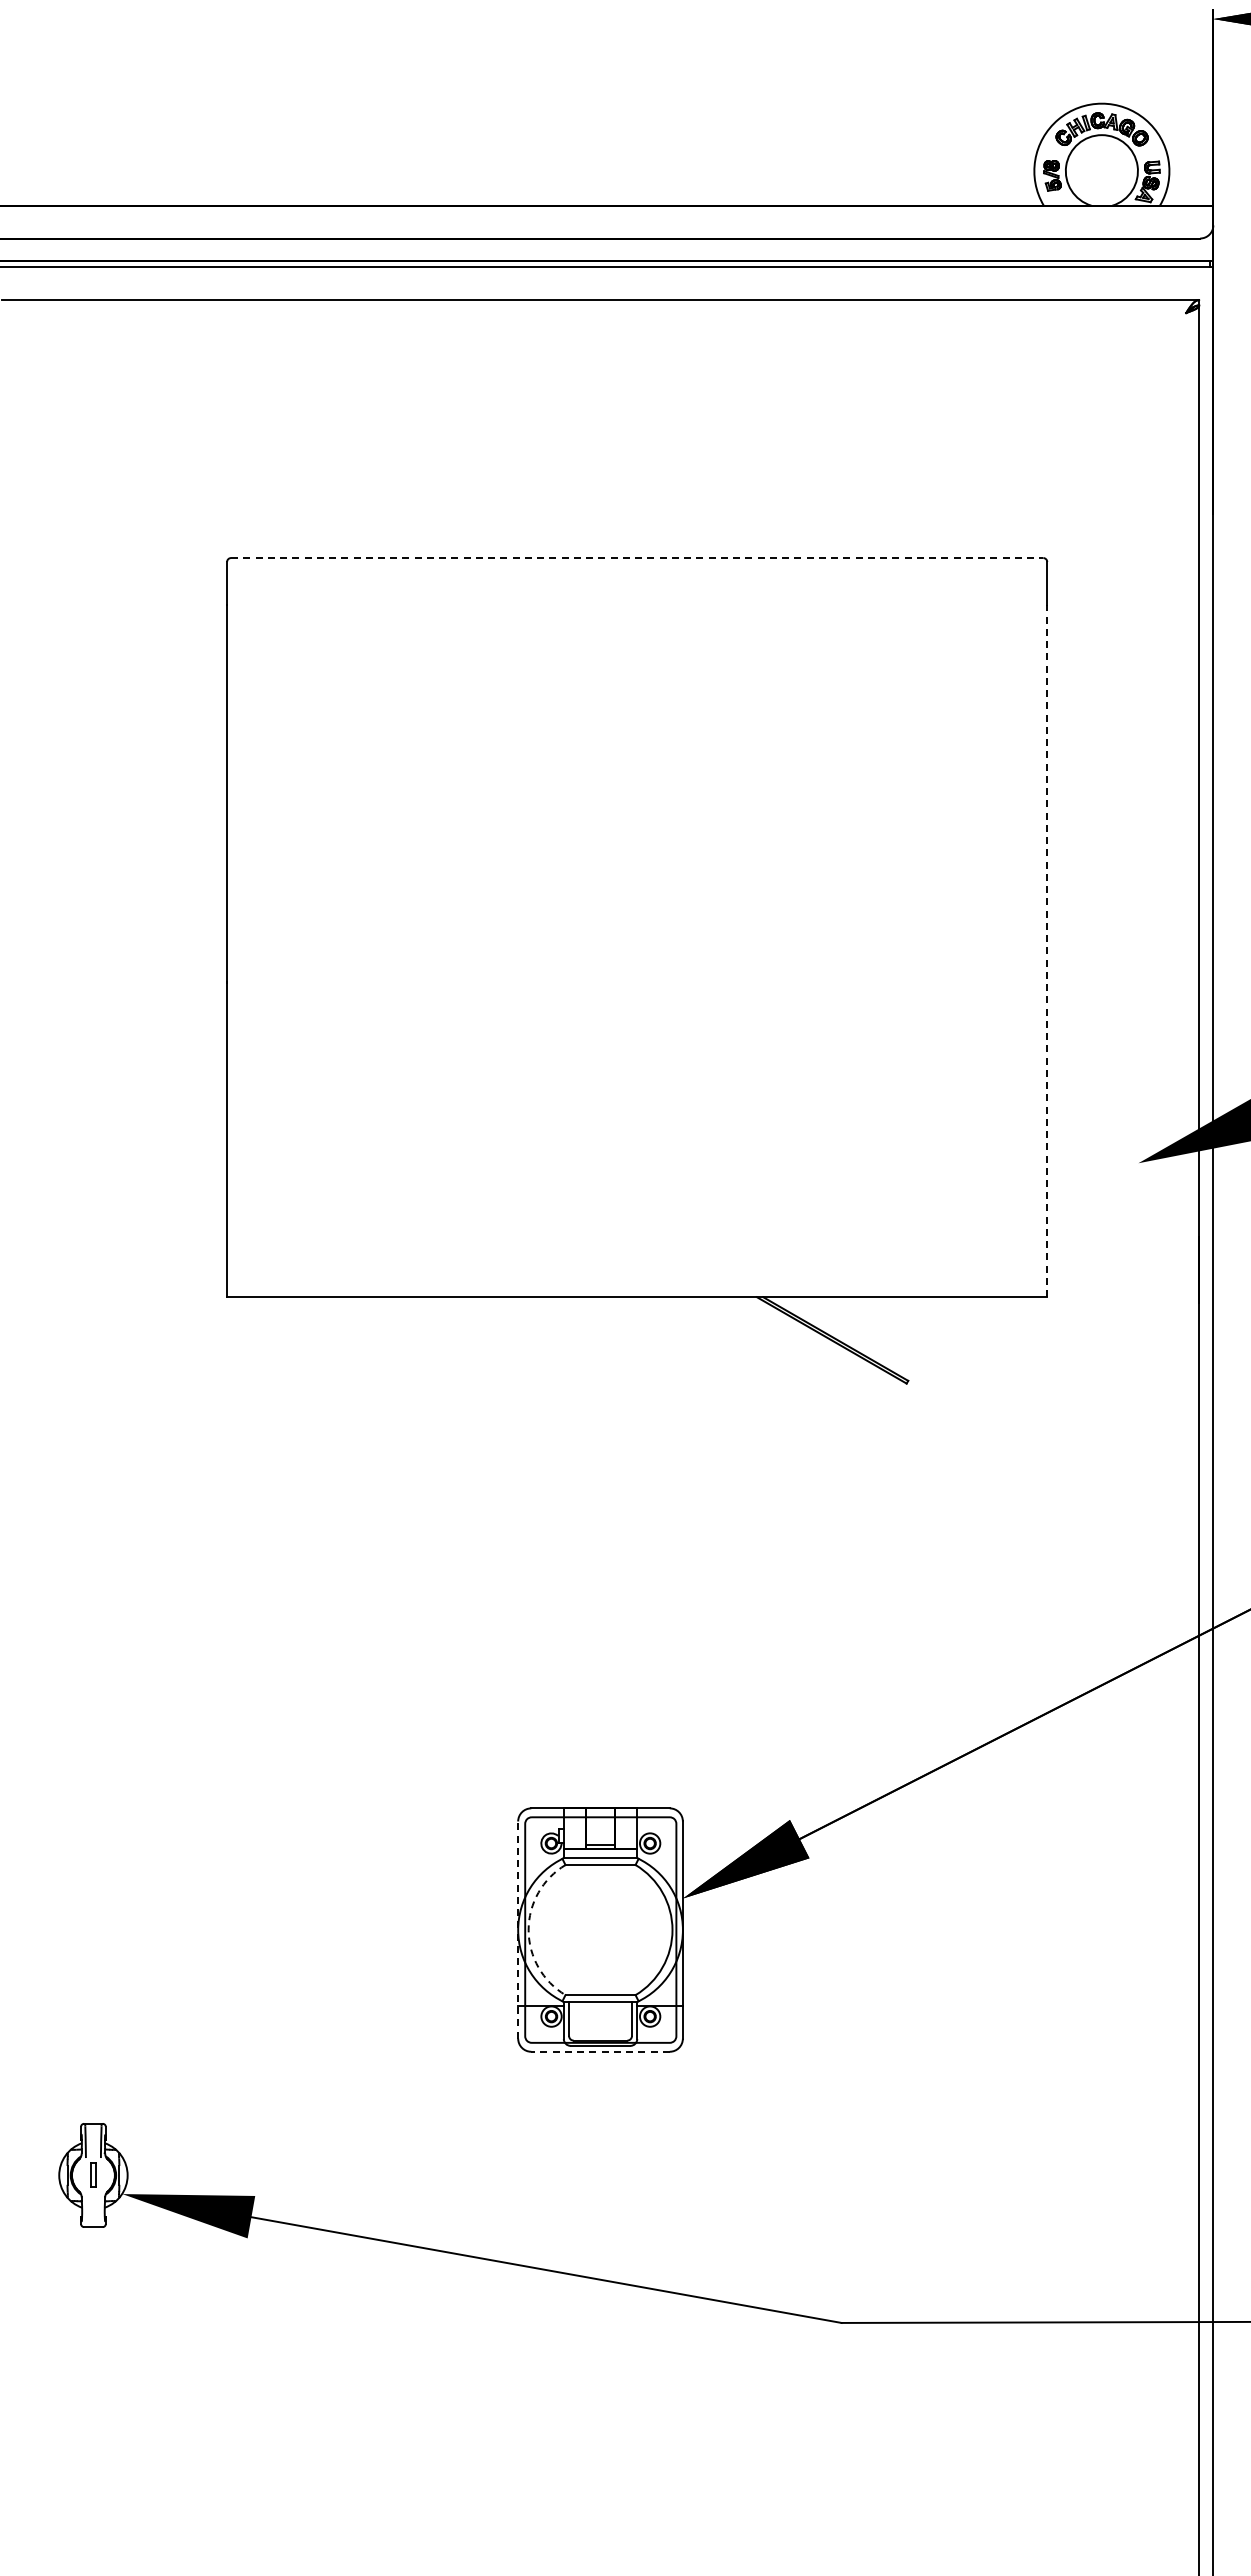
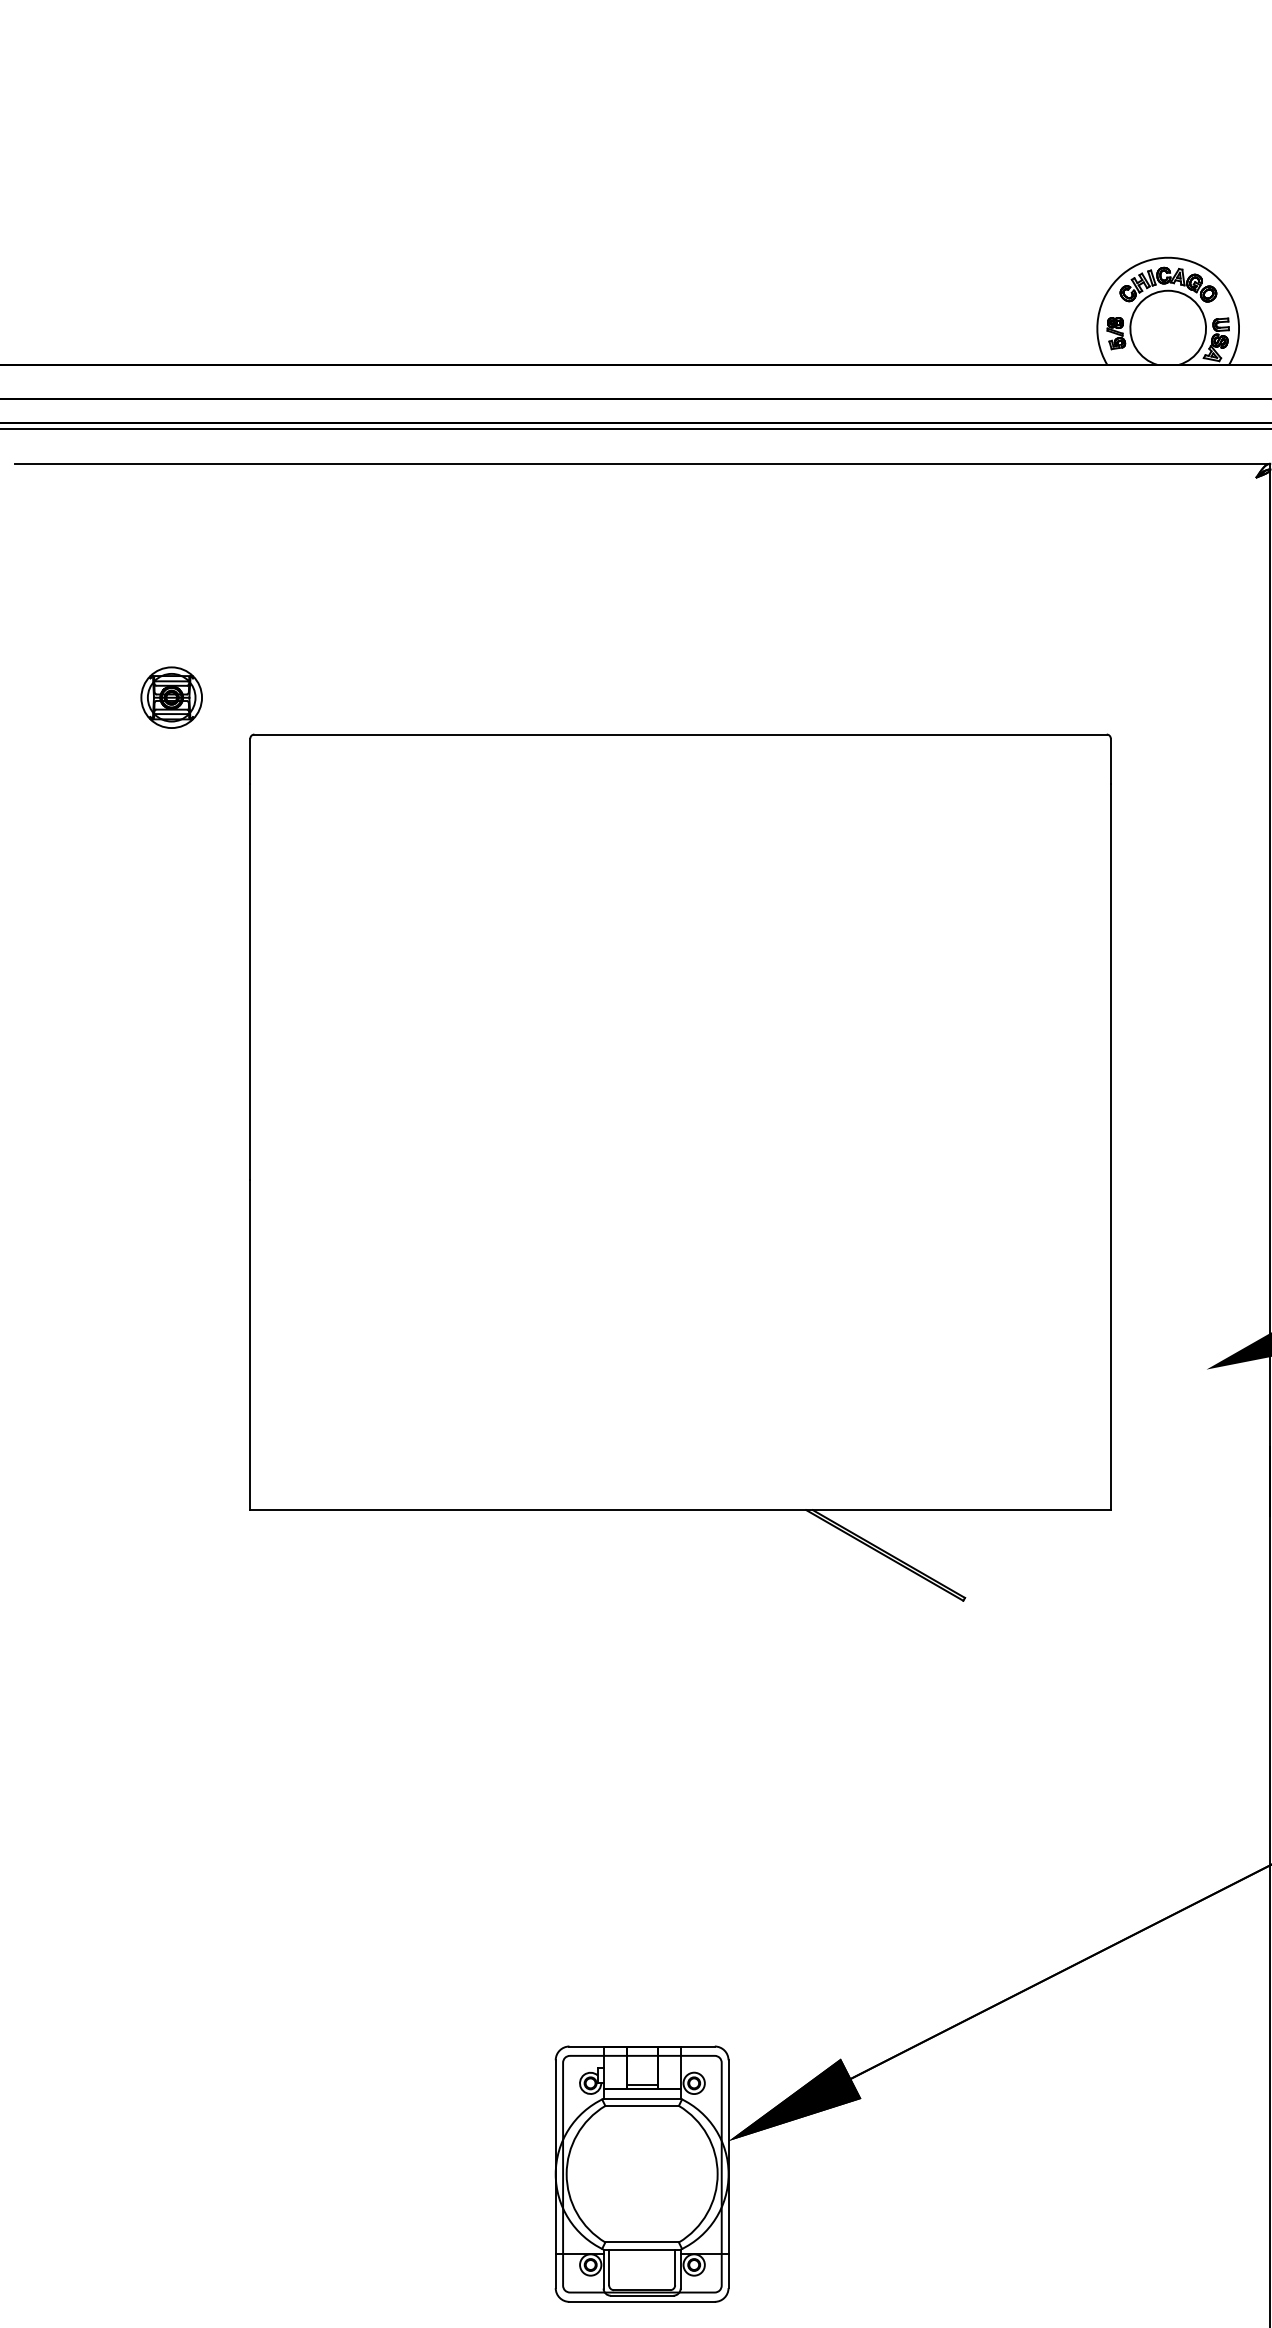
part: (151, 522) -> (170, 697), added
line: (637, 558) -> (680, 735), dashed -> solid
line: (1047, 950) -> (1111, 1146), dashed -> solid
line: (518, 1930) -> (556, 2174), dashed -> solid
arc: (528, 1930) -> (566, 2174), dashed -> solid
line: (600, 2051) -> (642, 2301), dashed -> solid

